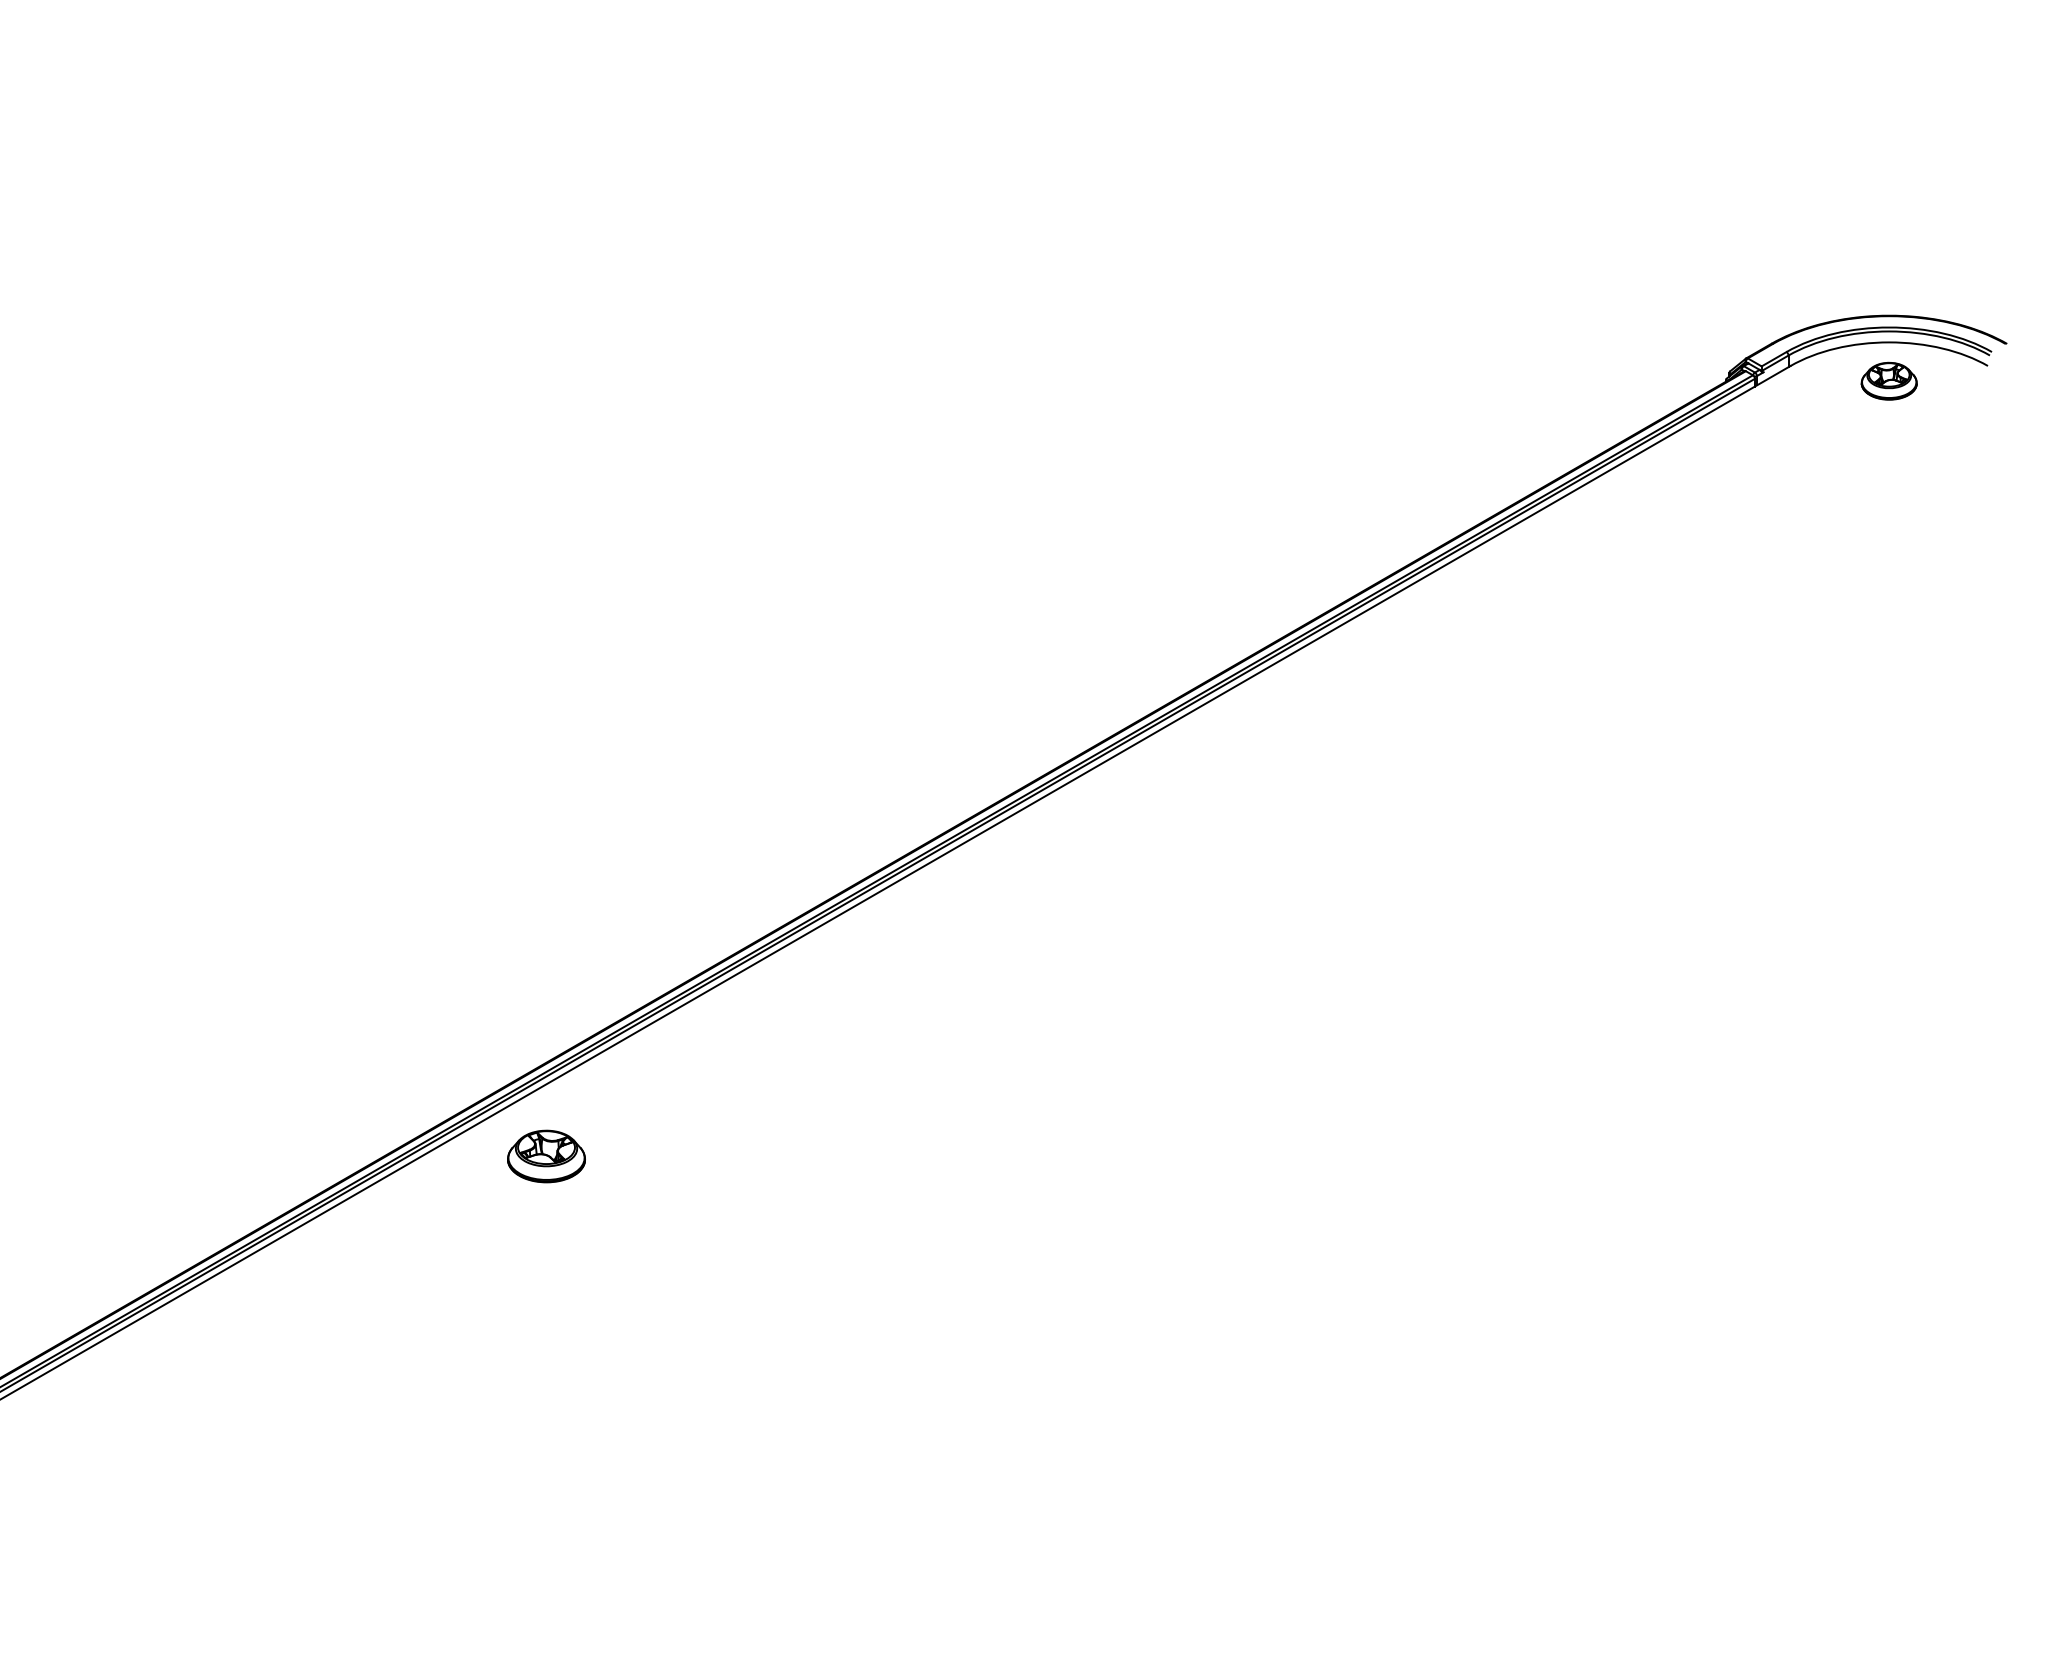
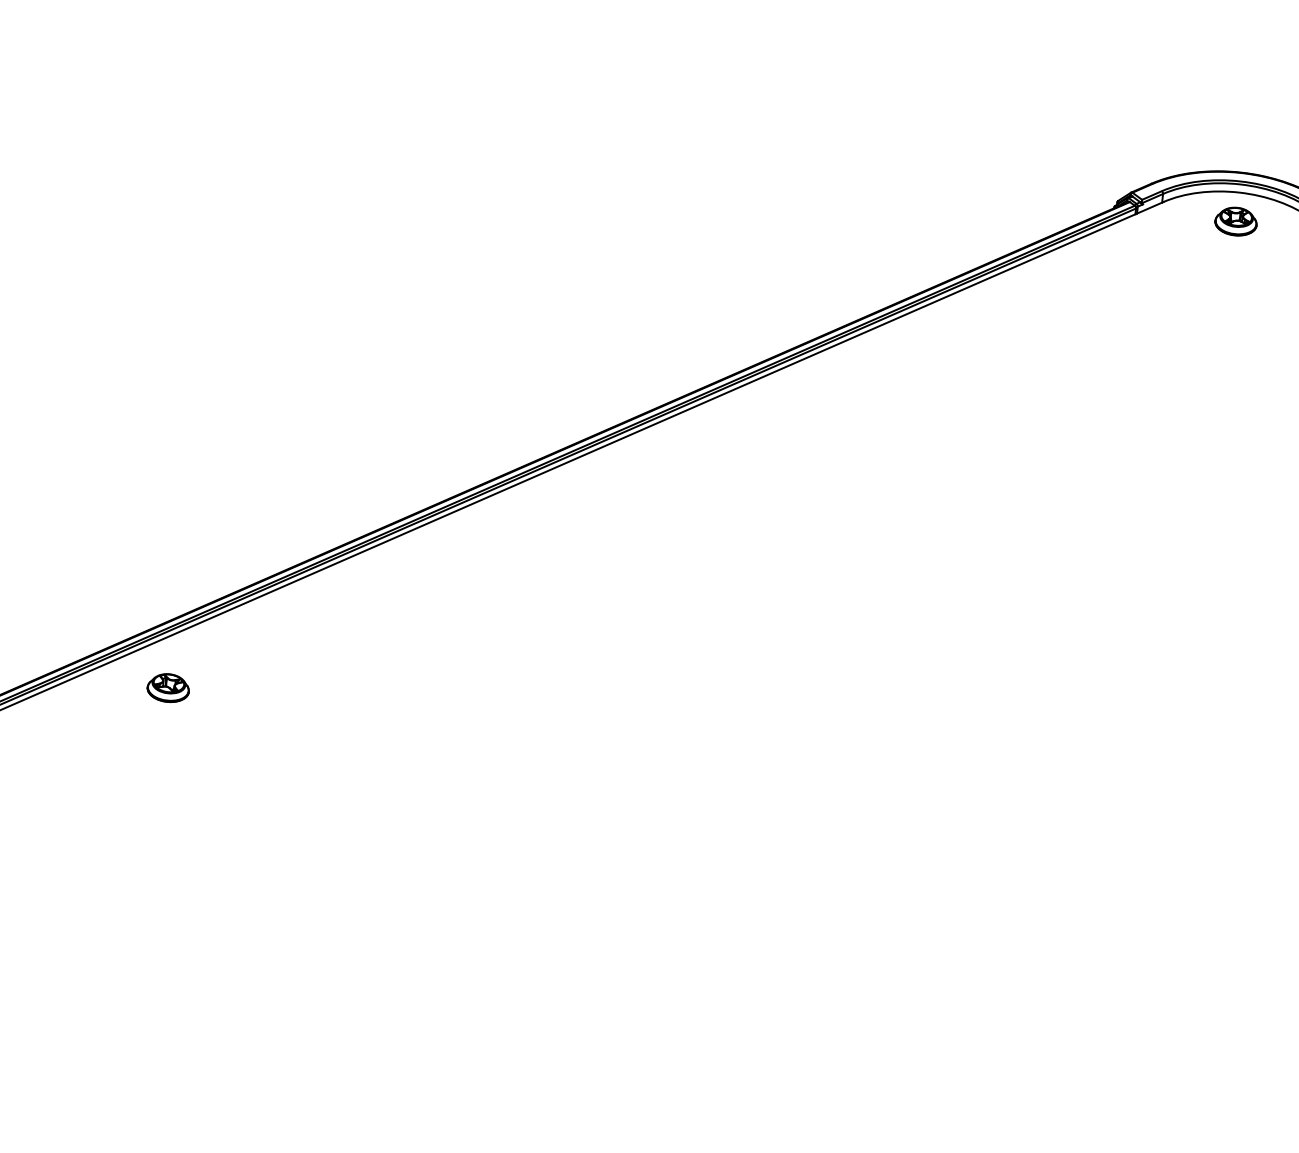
part: (546, 1156) -> (168, 688), size x0.71

